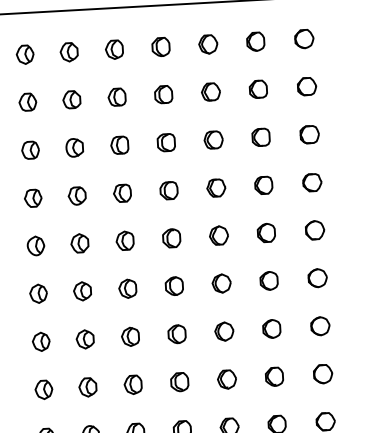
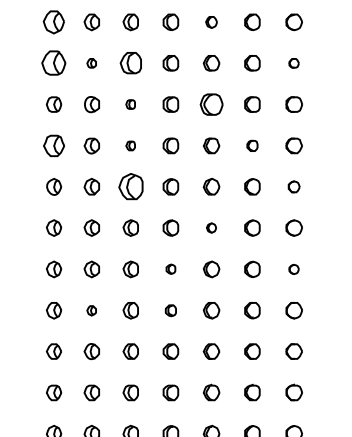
part: (208, 44) -> (211, 22), size x0.7
part: (25, 54) -> (54, 22), size x1.4
part: (306, 86) -> (293, 63), size x0.6
part: (116, 97) -> (130, 63), size x1.4
part: (71, 100) -> (91, 63), size x0.6
part: (28, 102) -> (54, 63), size x1.6
part: (213, 139) -> (211, 104), size x1.4
part: (119, 145) -> (130, 104), size x0.6
part: (263, 184) -> (252, 145), size x0.7
part: (122, 192) -> (130, 145), size x0.6
part: (32, 197) -> (53, 145), size x1.4
part: (314, 229) -> (293, 186), size x0.7
part: (124, 240) -> (130, 186), size x1.6
part: (221, 282) -> (211, 227), size x0.6
part: (319, 326) -> (293, 269), size x0.6
part: (176, 333) -> (170, 268), size x0.6
part: (179, 382) -> (170, 310), size x0.7
part: (87, 387) -> (91, 310), size x0.6

